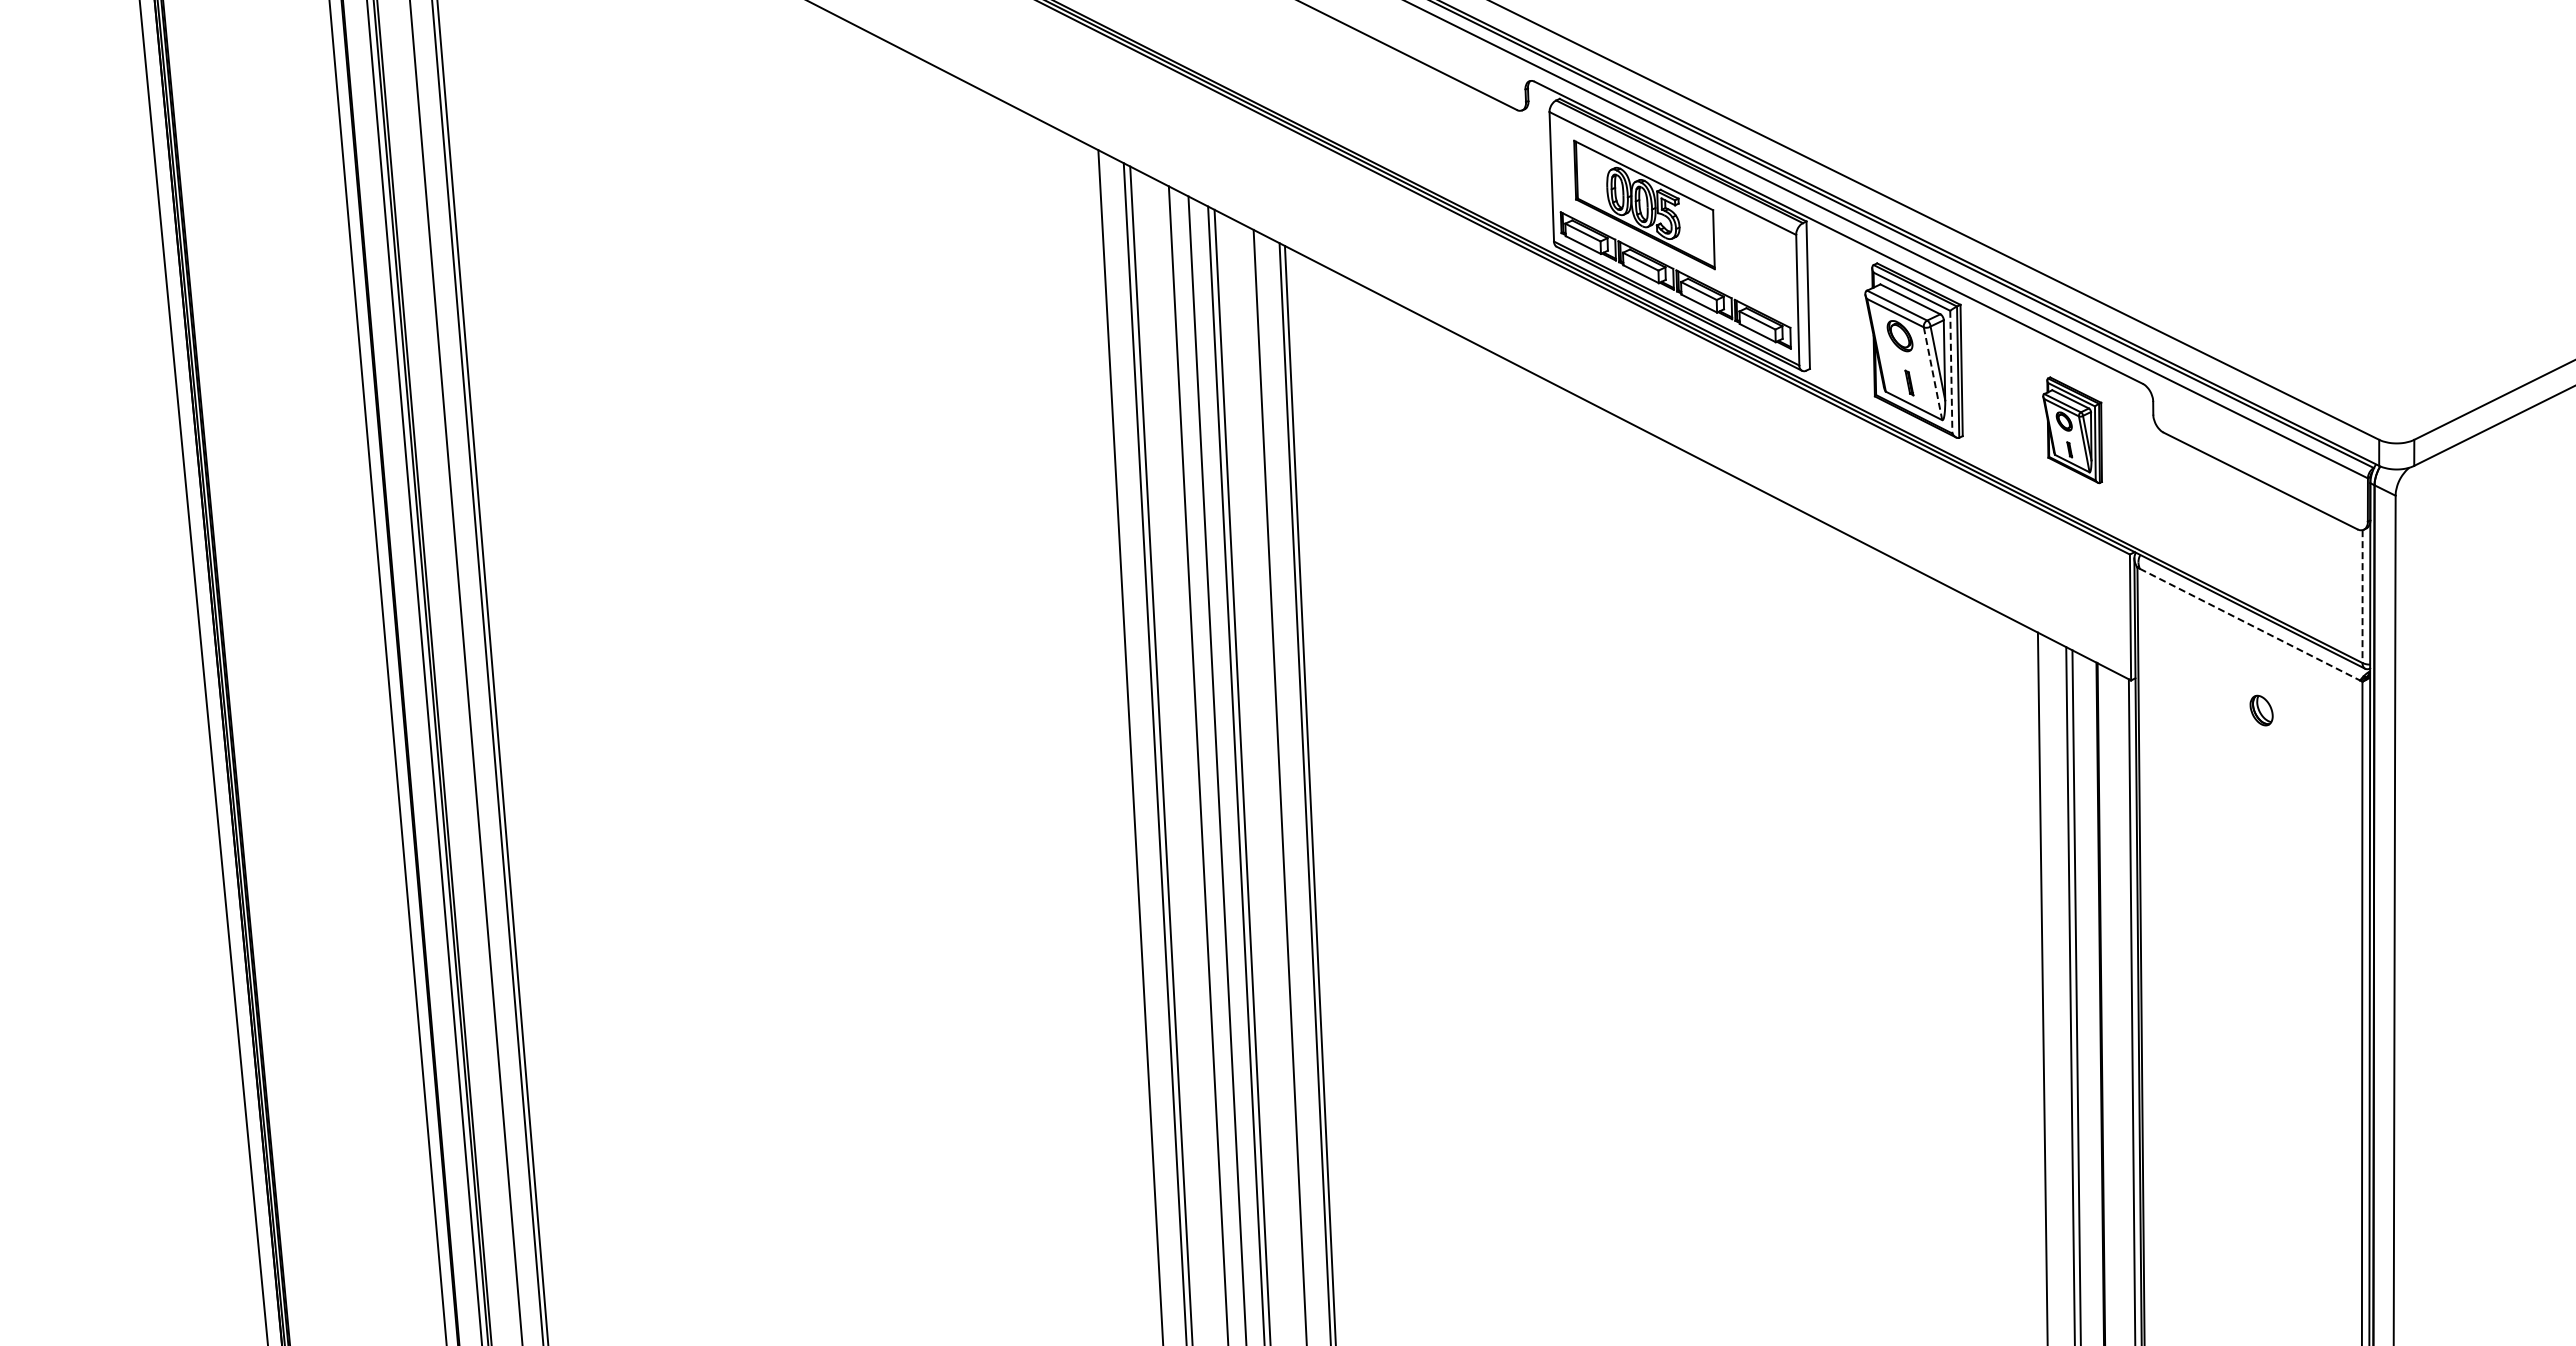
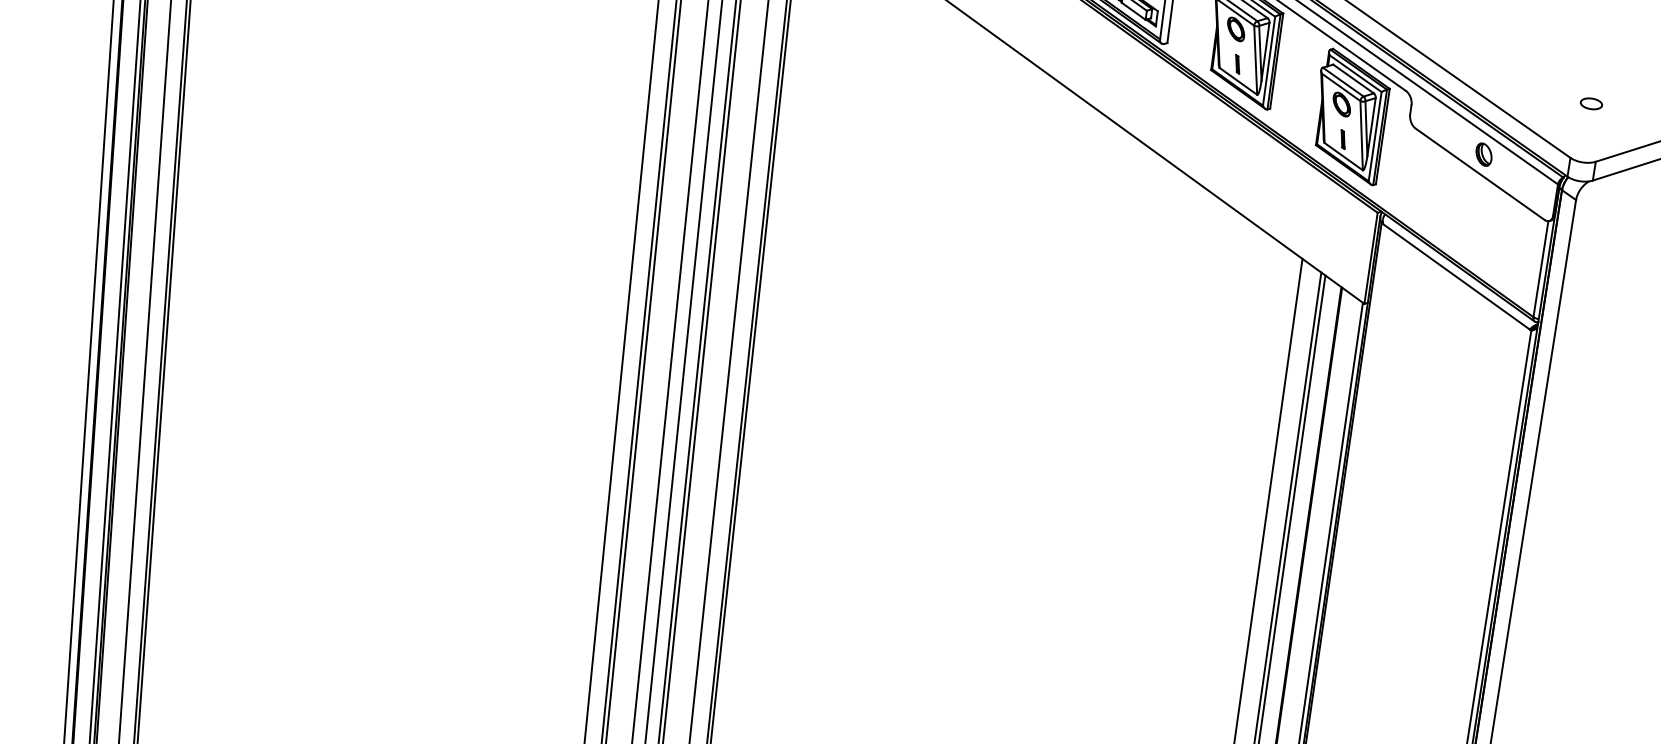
part: (2395, 362) -> (1590, 103), added
line: (1951, 372) -> (1269, 61), dashed -> solid
line: (1933, 374) -> (1255, 60), dashed -> solid
part: (2072, 430) -> (1350, 116), size x1.67
line: (2362, 597) -> (1540, 269), dashed -> solid
line: (2249, 624) -> (1456, 276), dashed -> solid
part: (2261, 710) -> (1483, 154), moved

